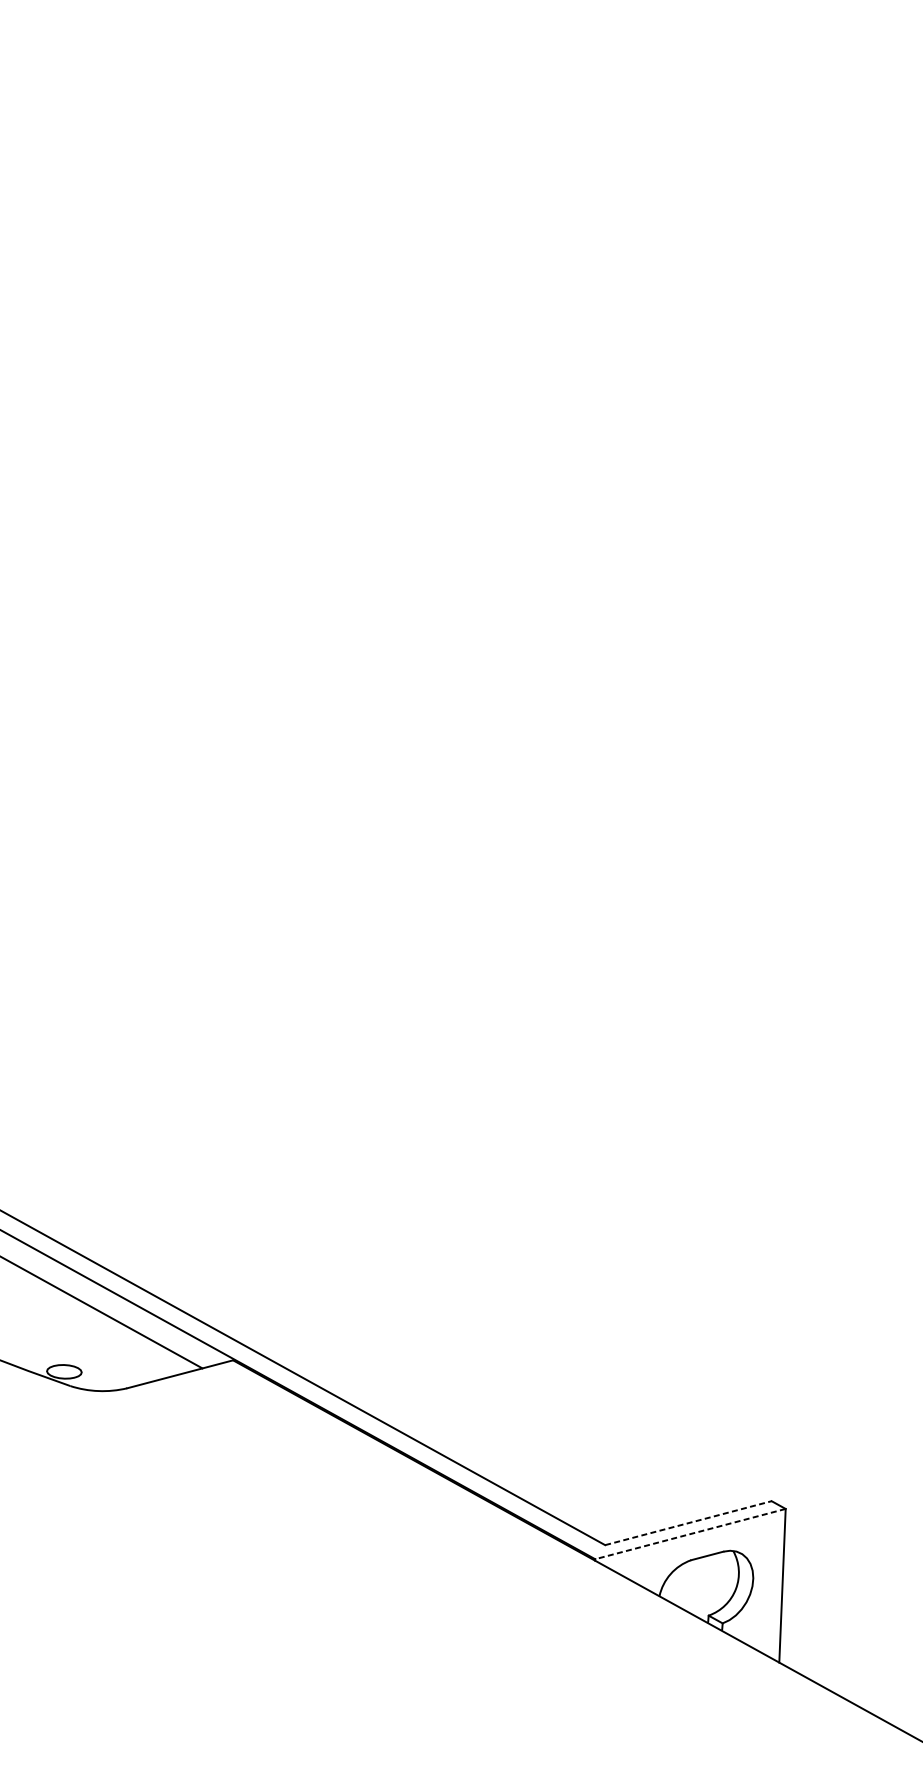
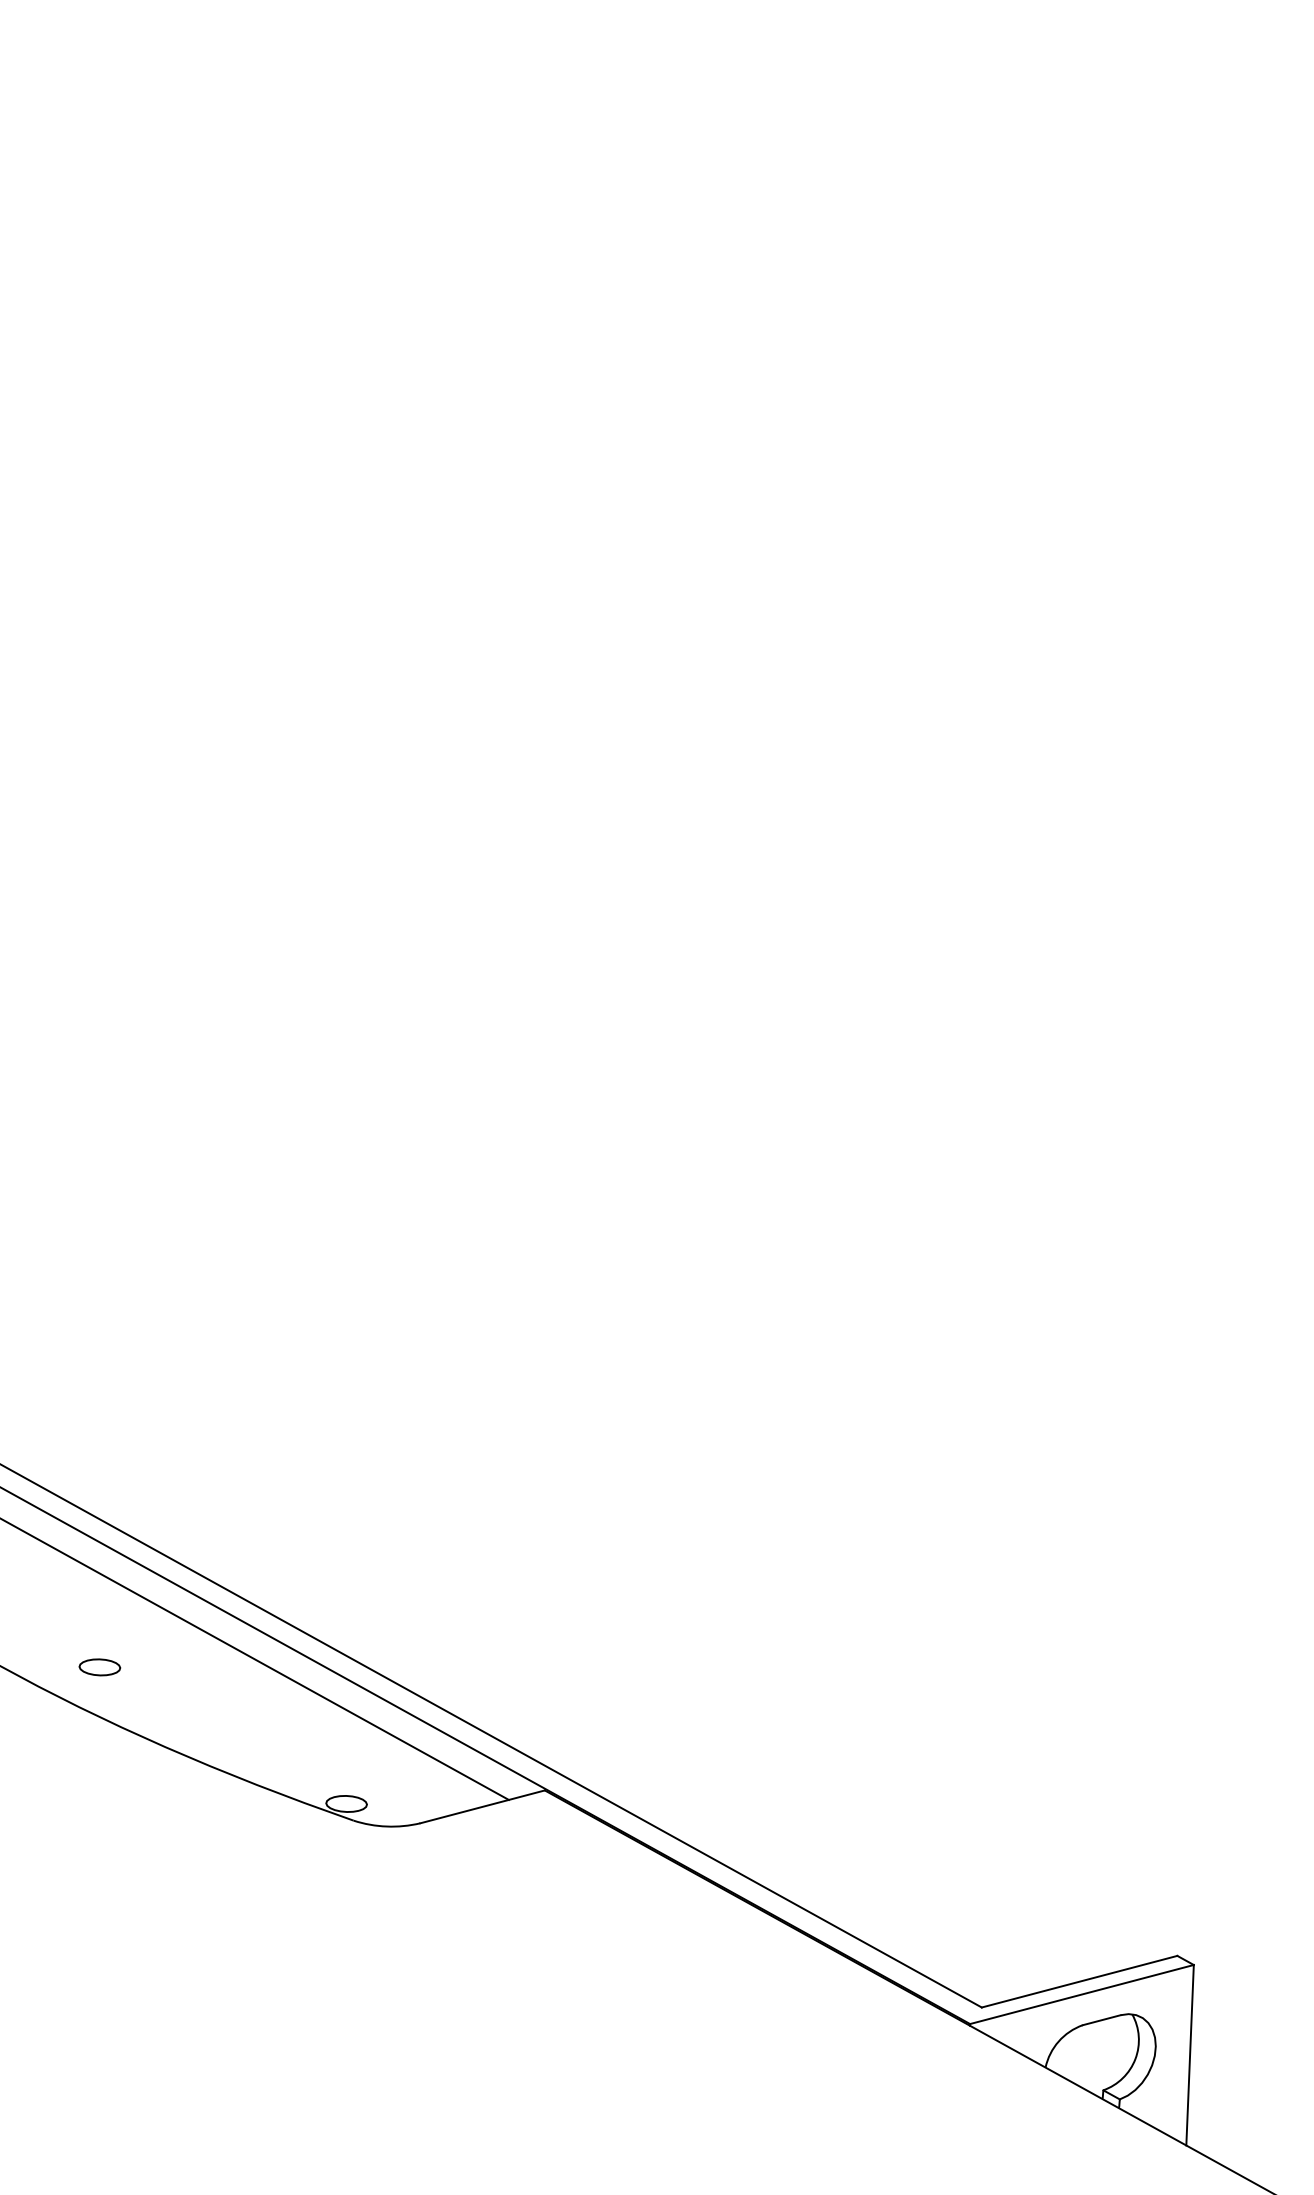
line: (689, 1523) -> (1080, 1981), dashed -> solid
line: (690, 1534) -> (1081, 1994), dashed -> solid

